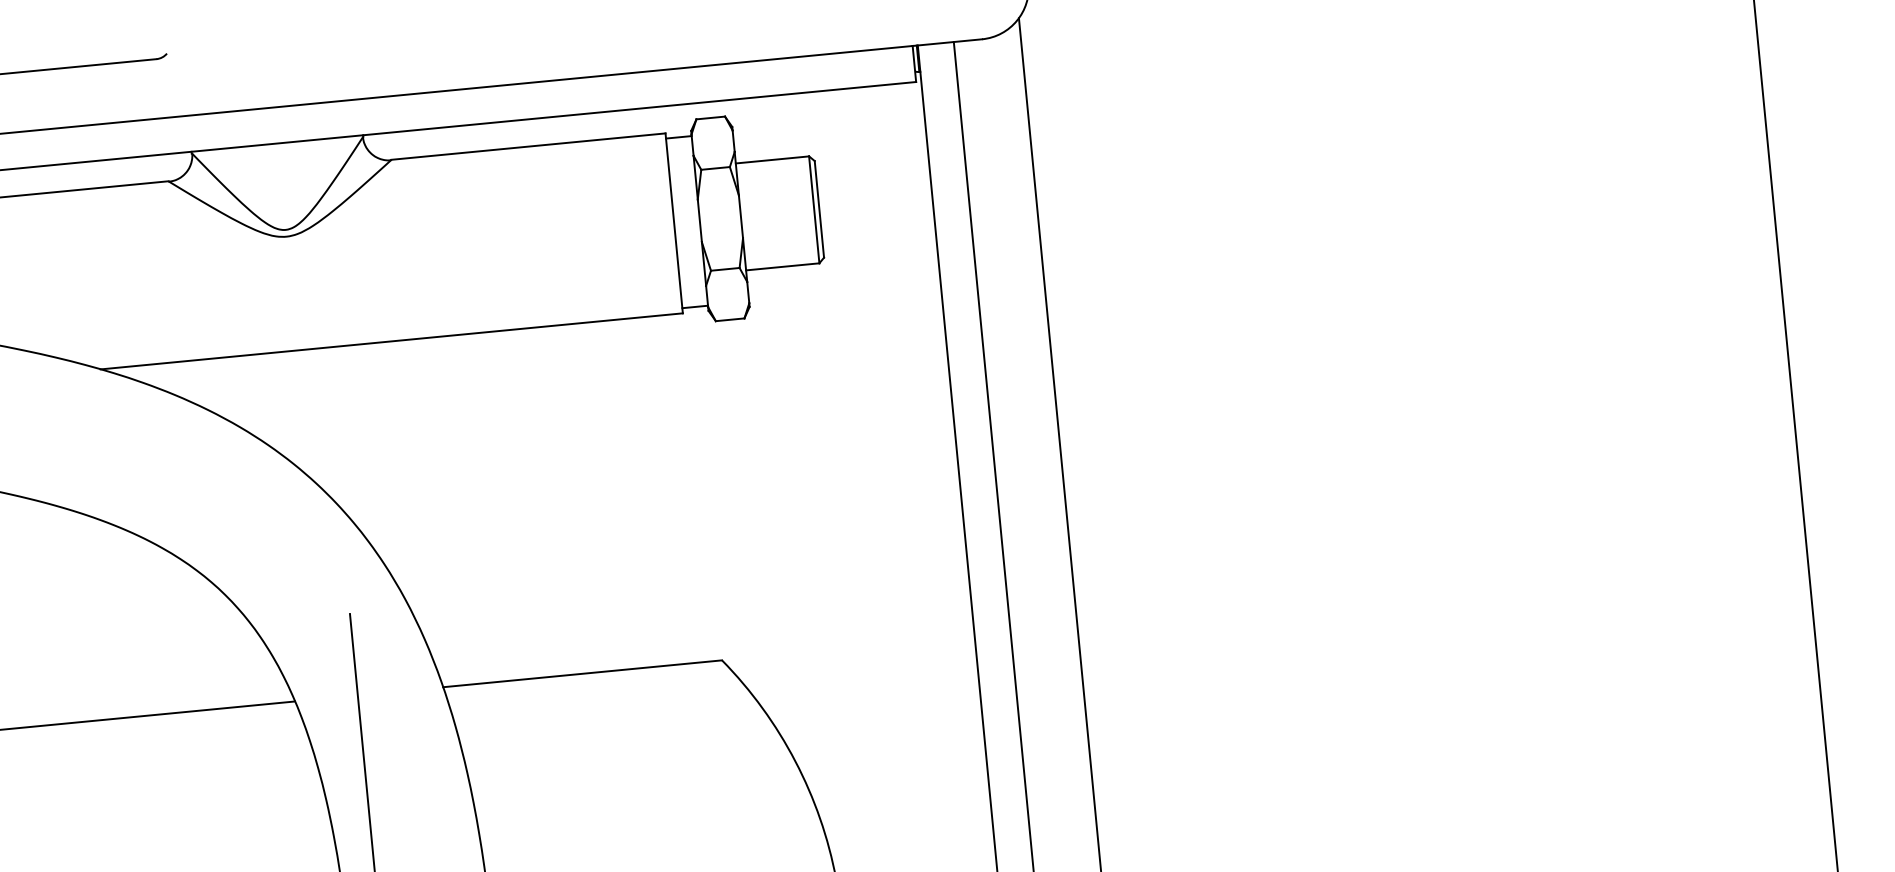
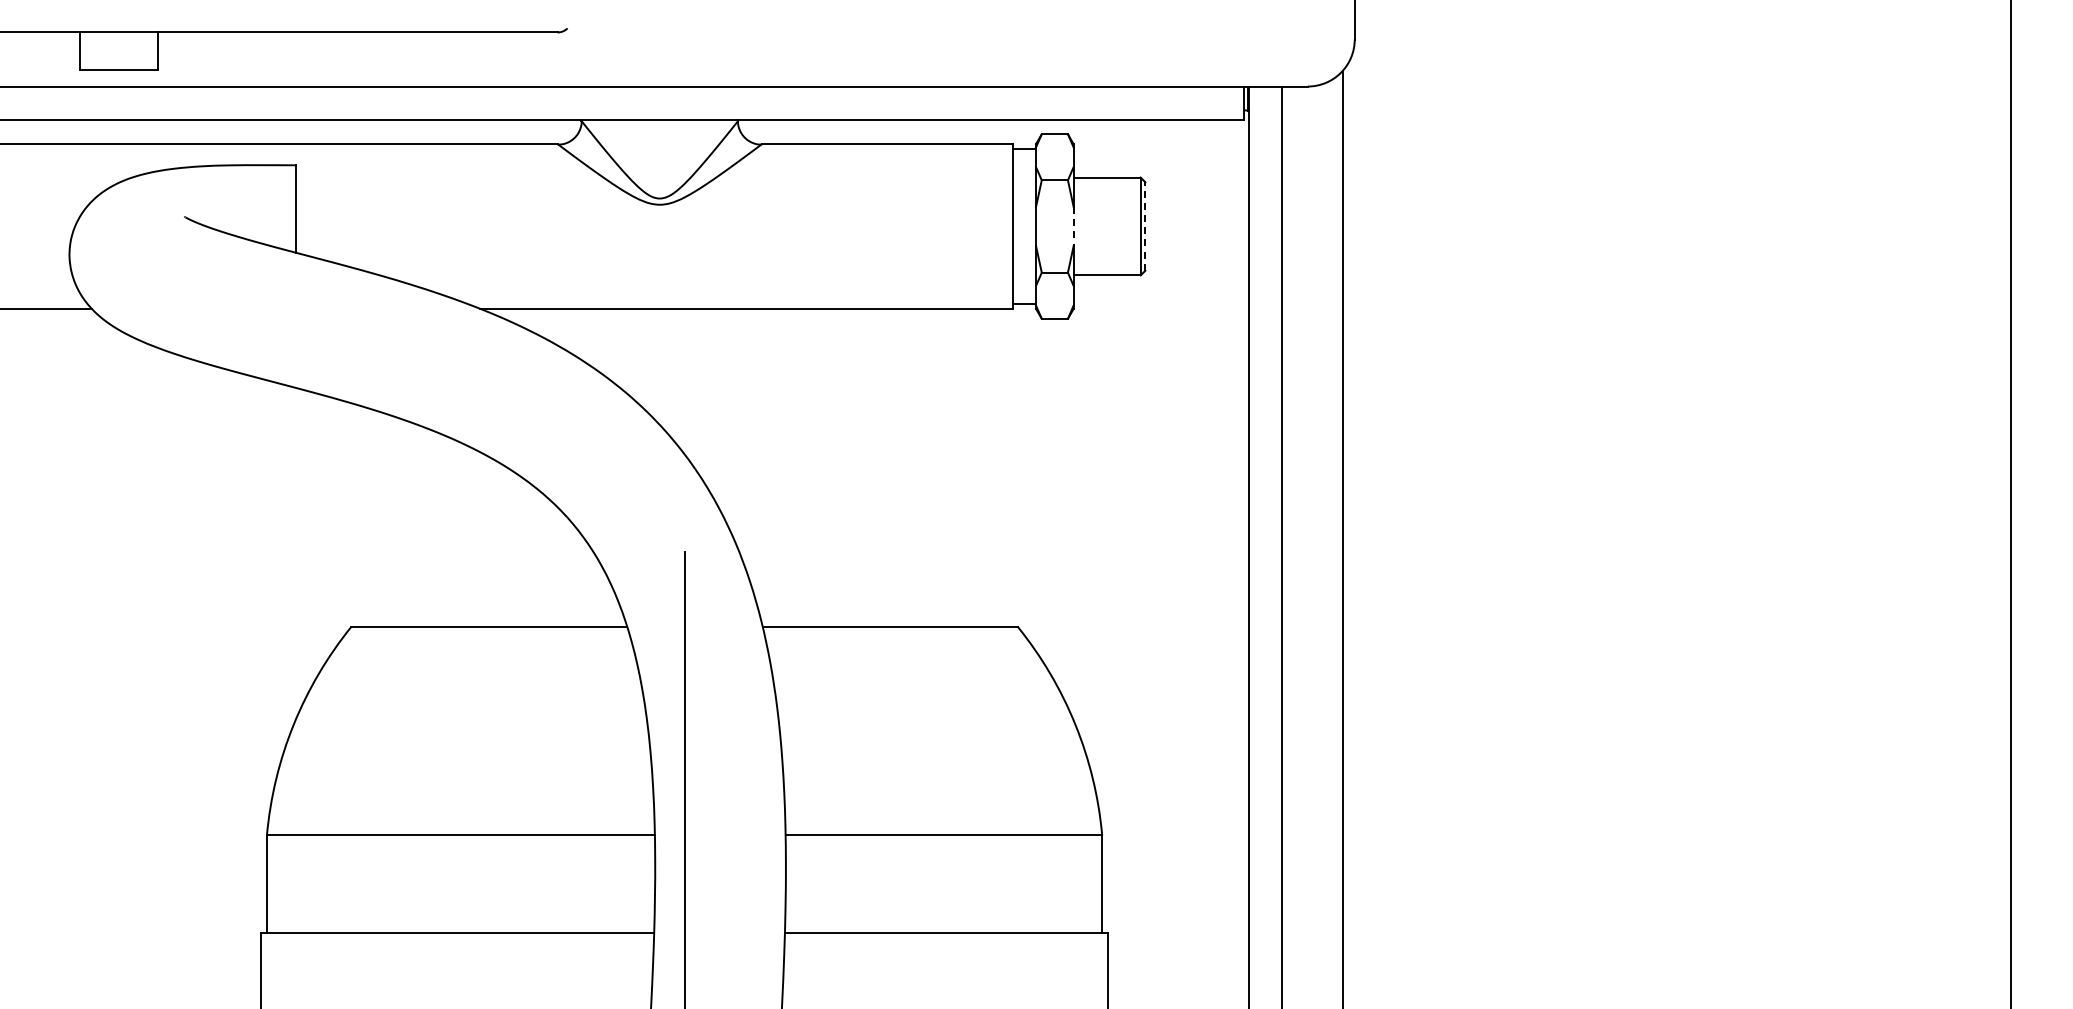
line: (819, 209) -> (1145, 226), solid -> dashed
line: (740, 216) -> (1073, 226), solid -> dashed

